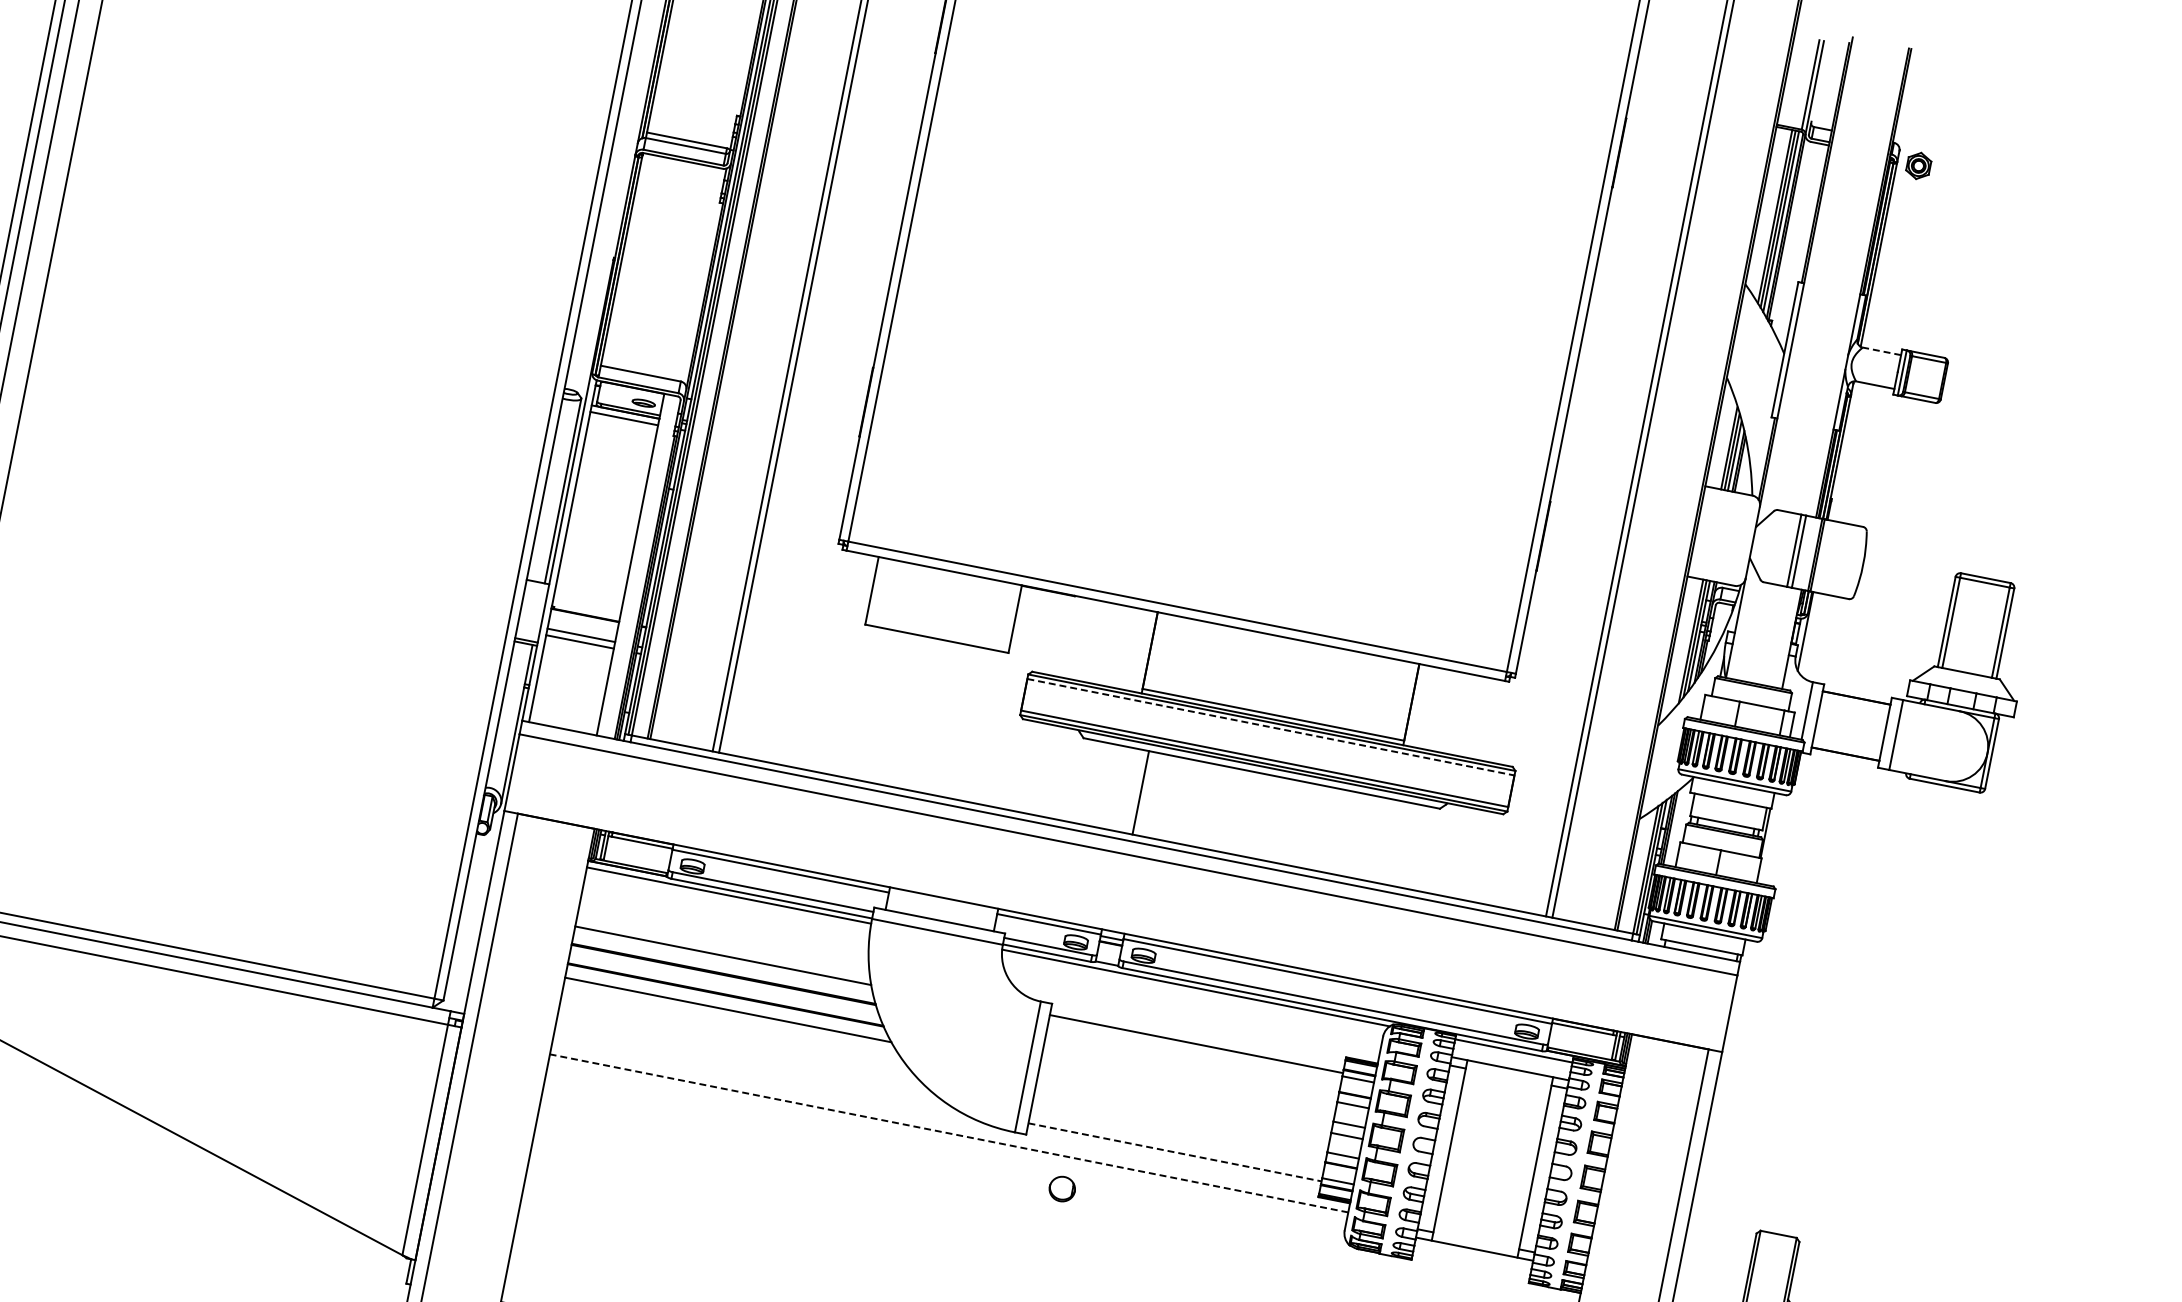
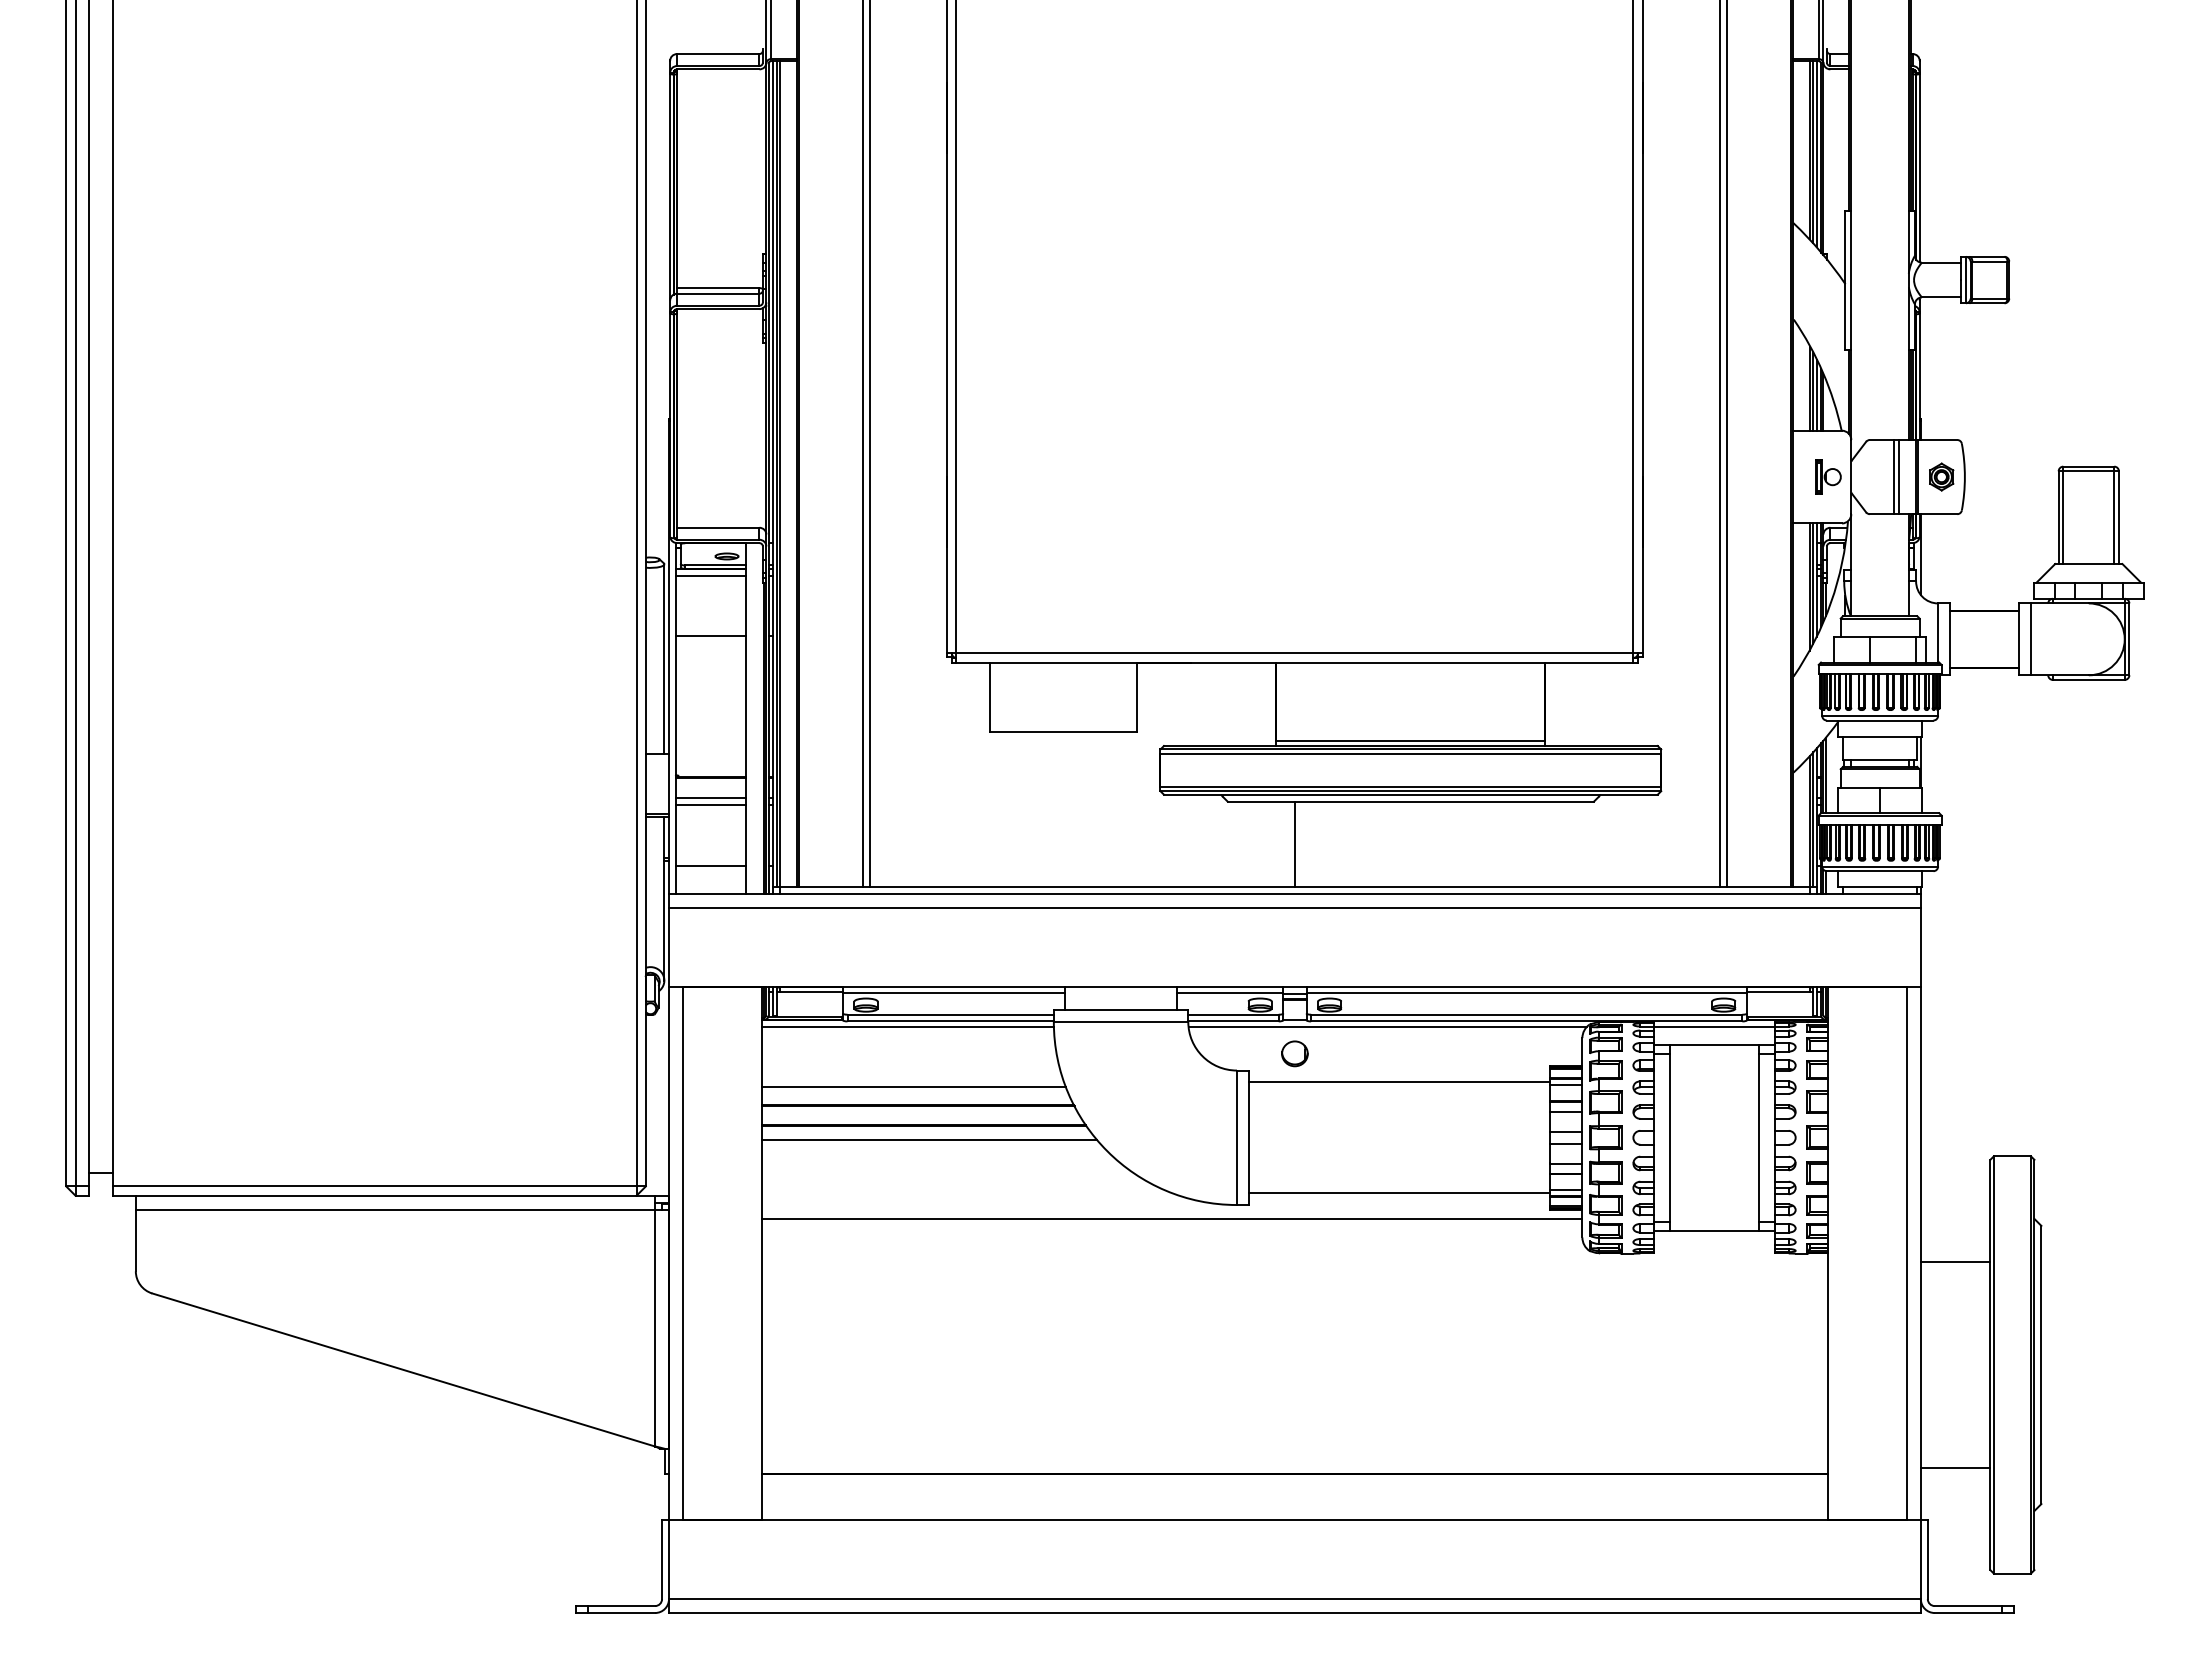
part: (1918, 165) -> (1941, 476), moved
line: (1881, 351) -> (1941, 262), dashed -> solid
line: (612, 477) -> (710, 636), added
part: (1730, 537) -> (1828, 476), added
line: (568, 700) -> (710, 865), added
line: (1271, 727) -> (1411, 754), dashed -> solid
line: (948, 1132) -> (1171, 1218), dashed -> solid
line: (1175, 1152) -> (1399, 1193), dashed -> solid
part: (1061, 1188) -> (1294, 1053), moved

